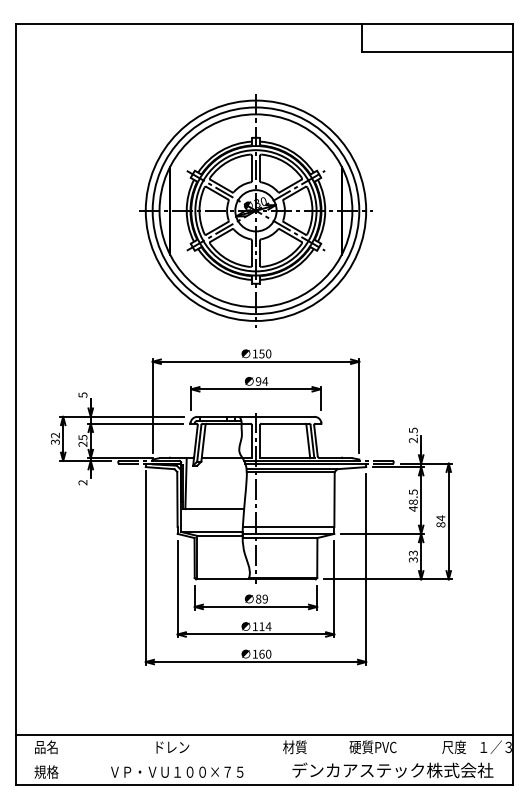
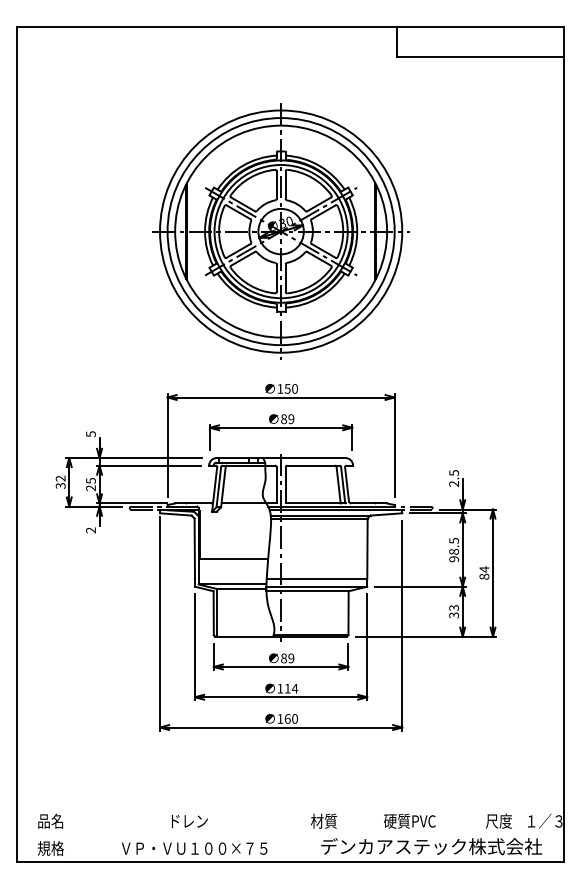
text: (261, 381) -> (287, 419), 94 -> 89
line: (186, 483) -> (204, 531), removed
text: (413, 509) -> (454, 559), 48.5 -> 98.5
line: (264, 734) -> (290, 807), removed

